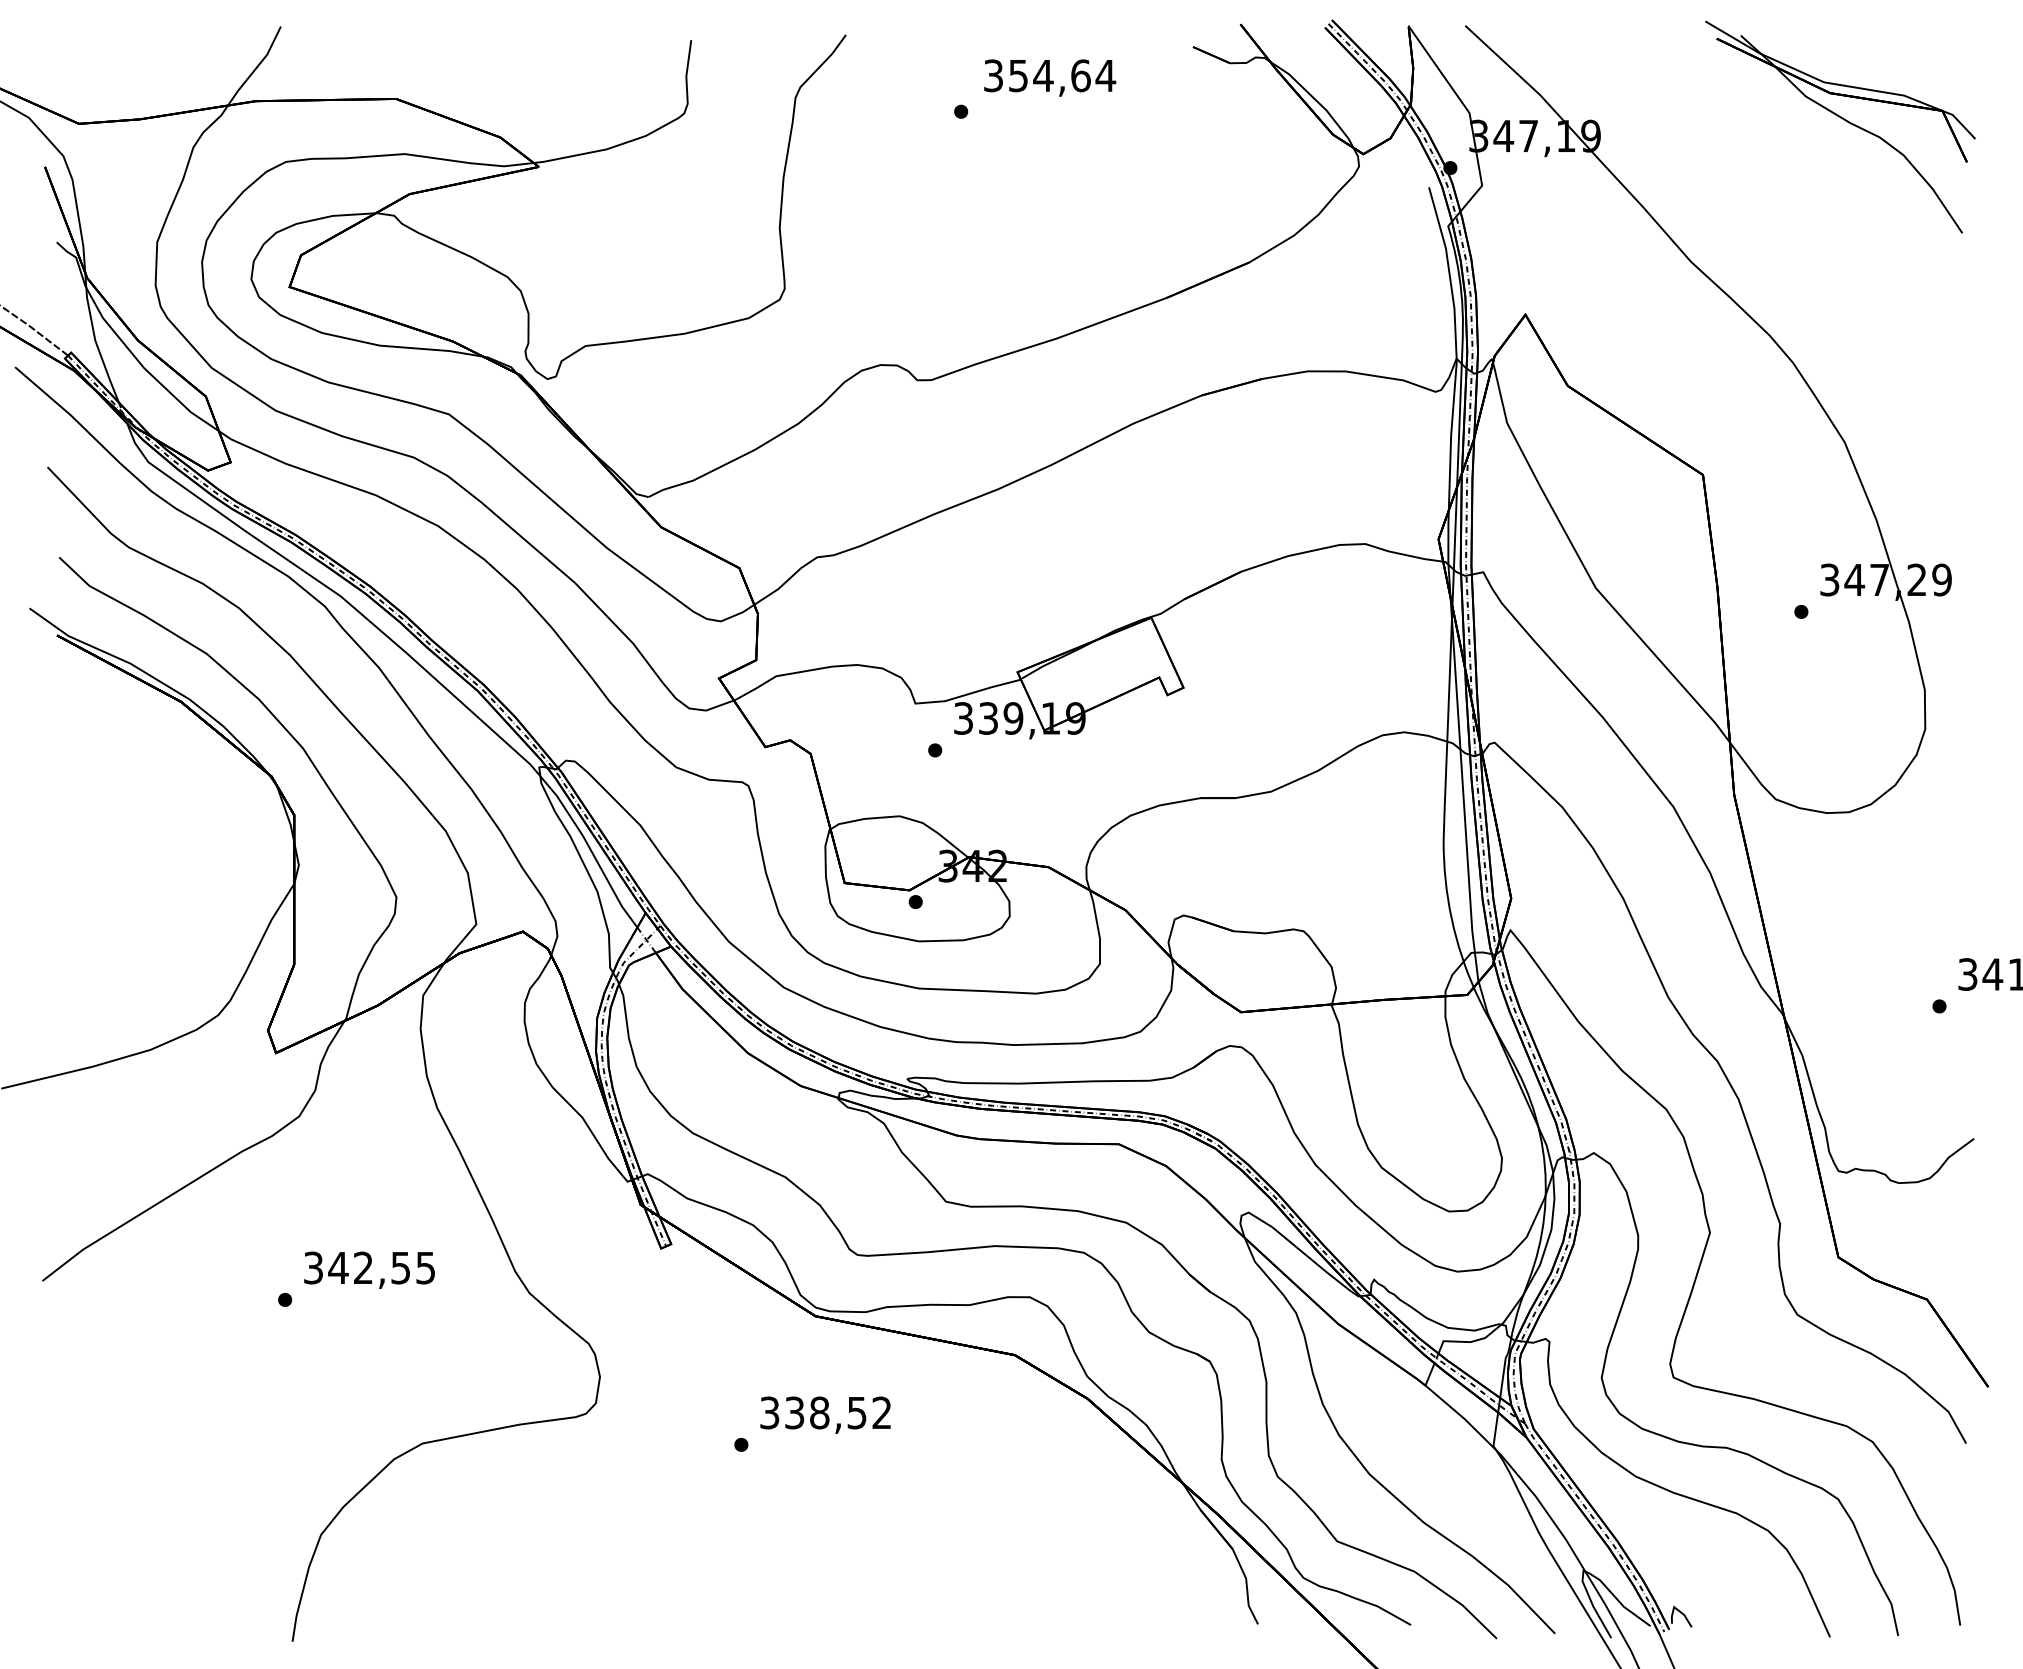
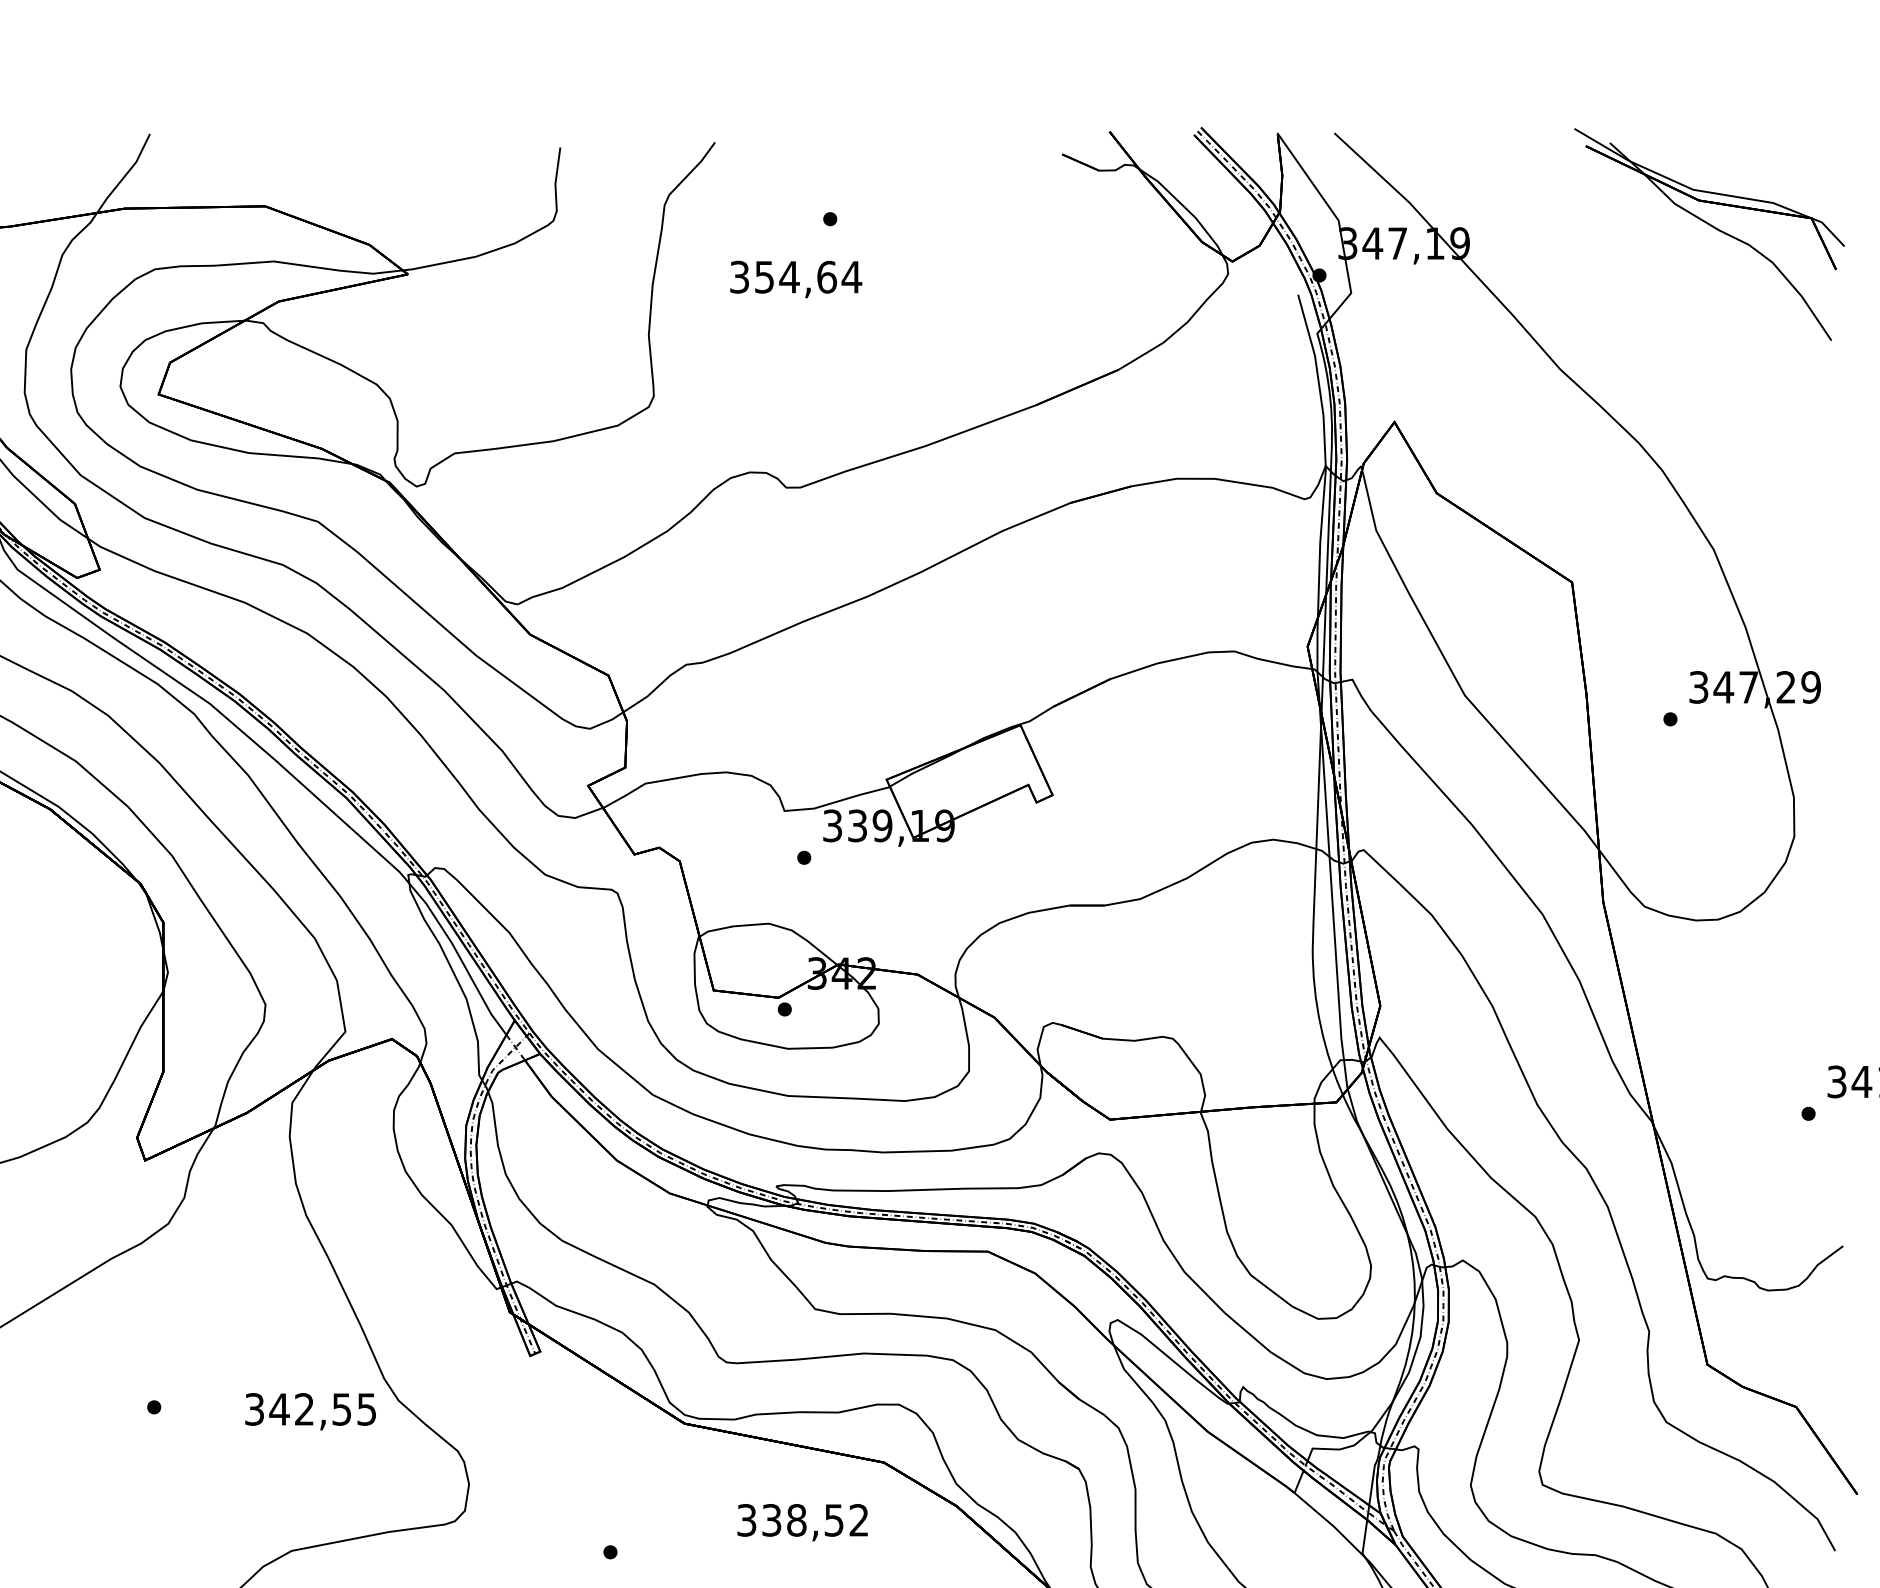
text: (1050, 77) -> (796, 278), moved
text: (369, 1269) -> (310, 1410), moved
text: (825, 1414) -> (802, 1521), moved

